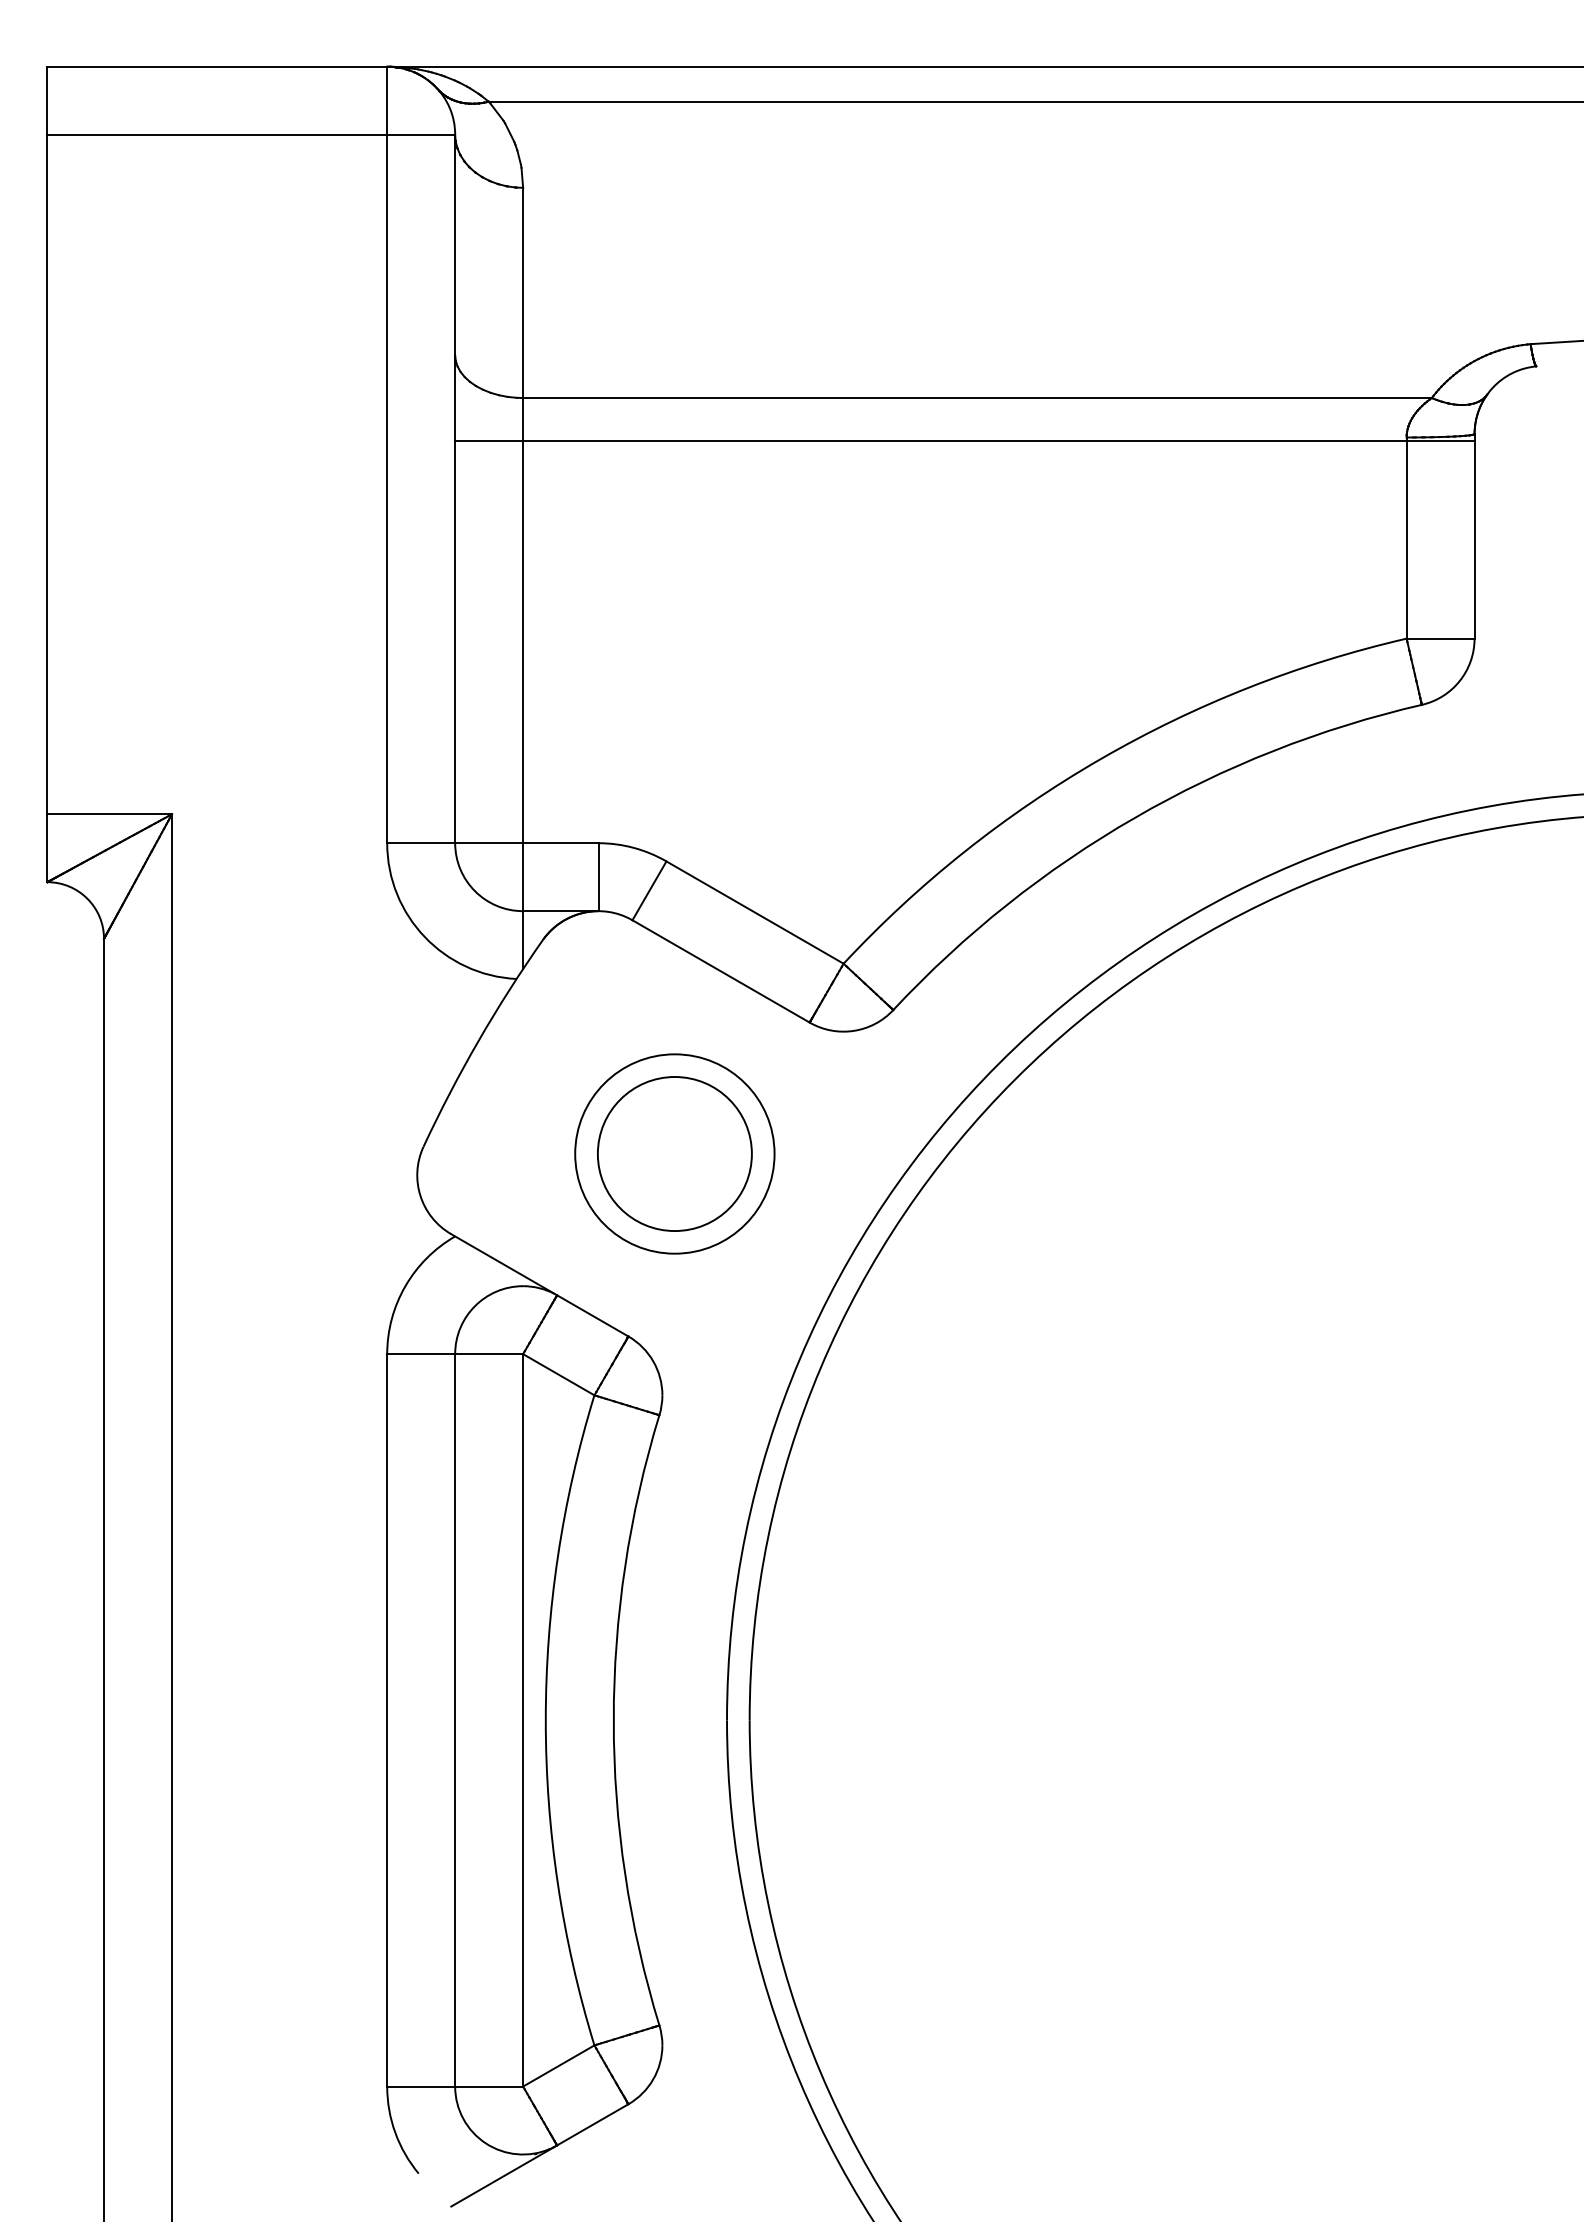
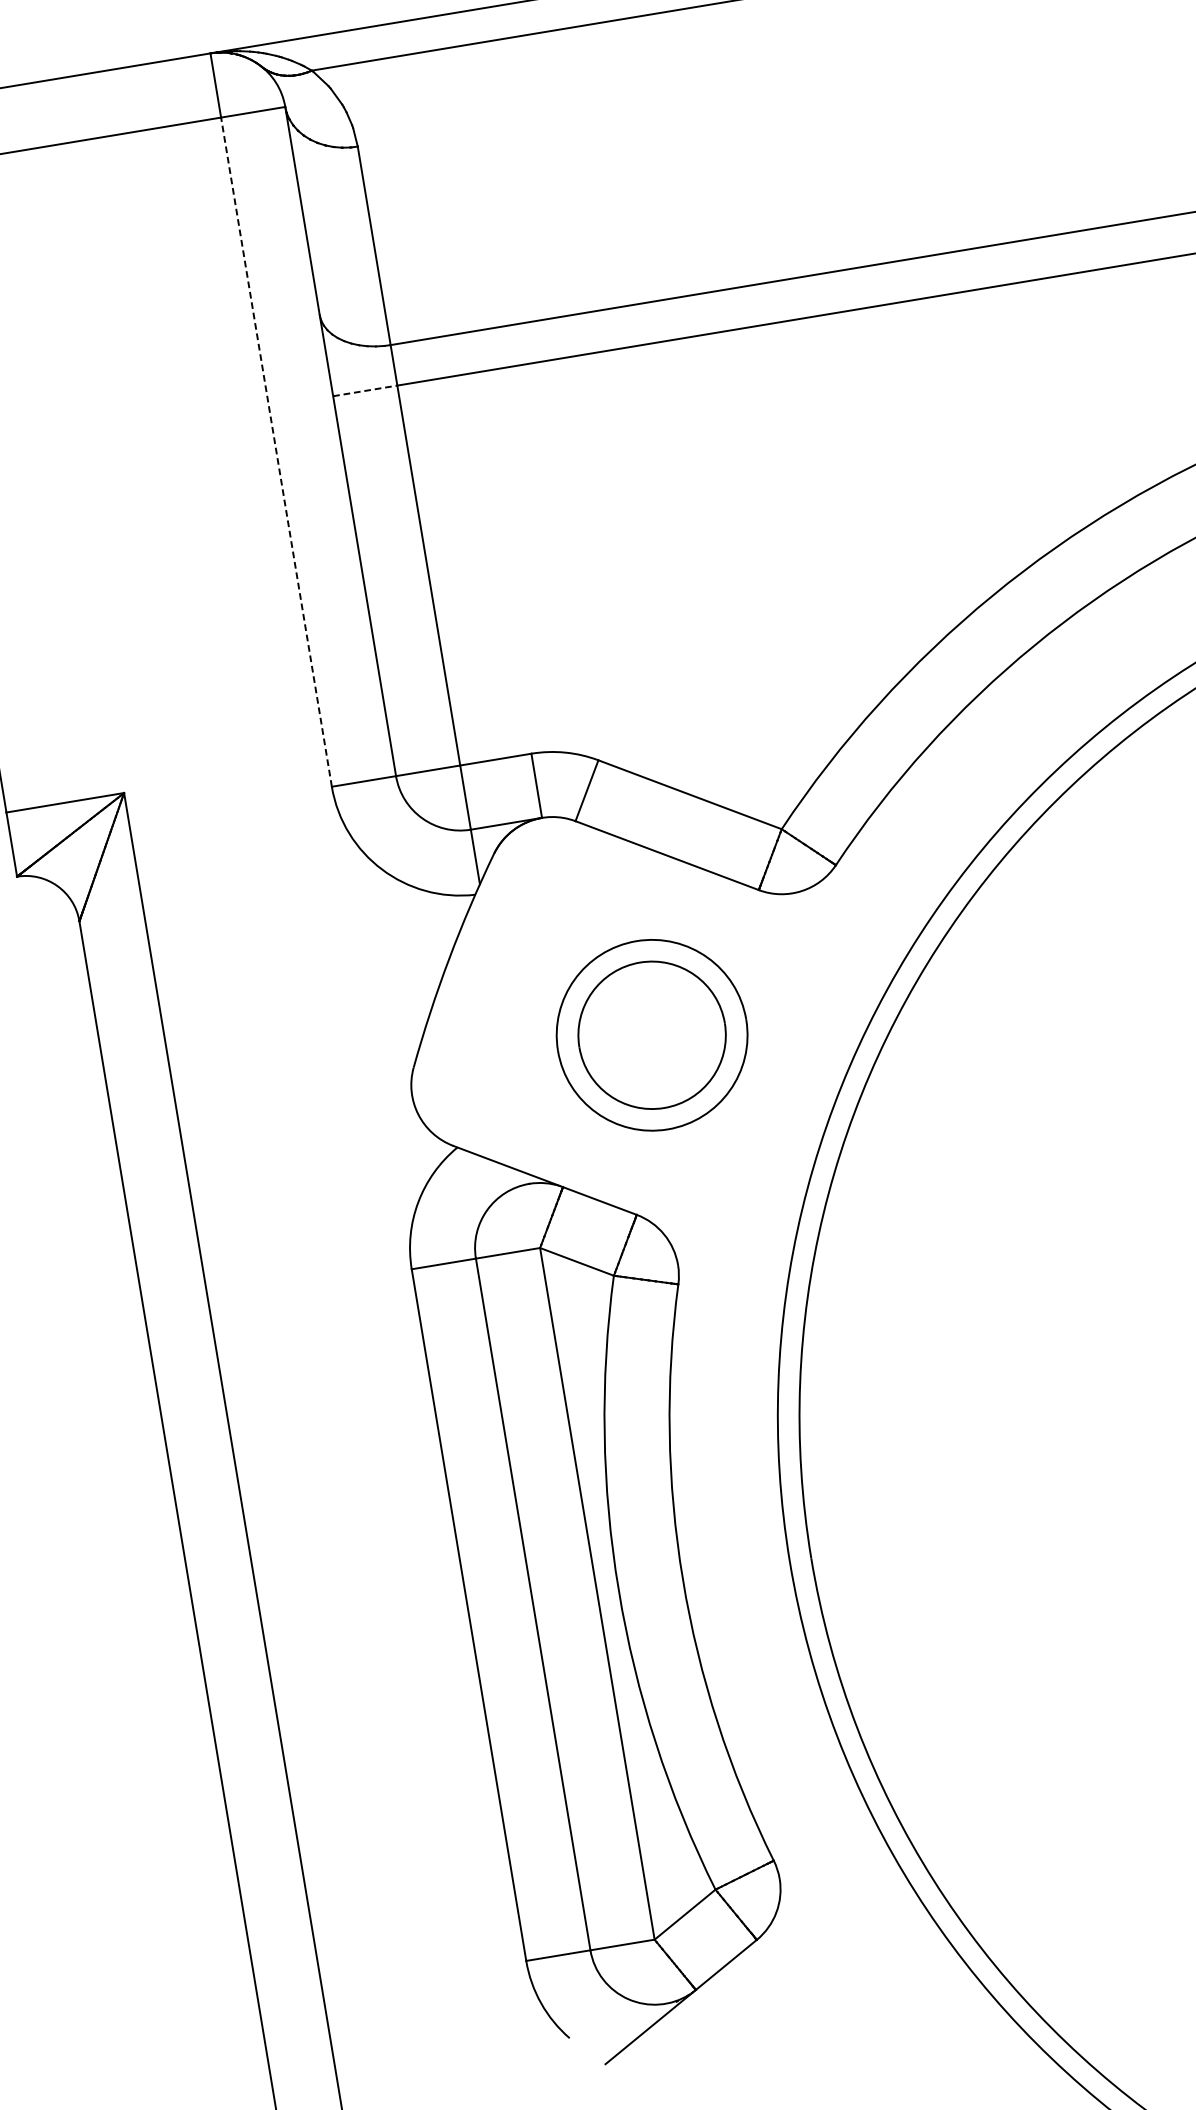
line: (489, 440) -> (365, 390), solid -> dashed
line: (387, 488) -> (276, 451), solid -> dashed

